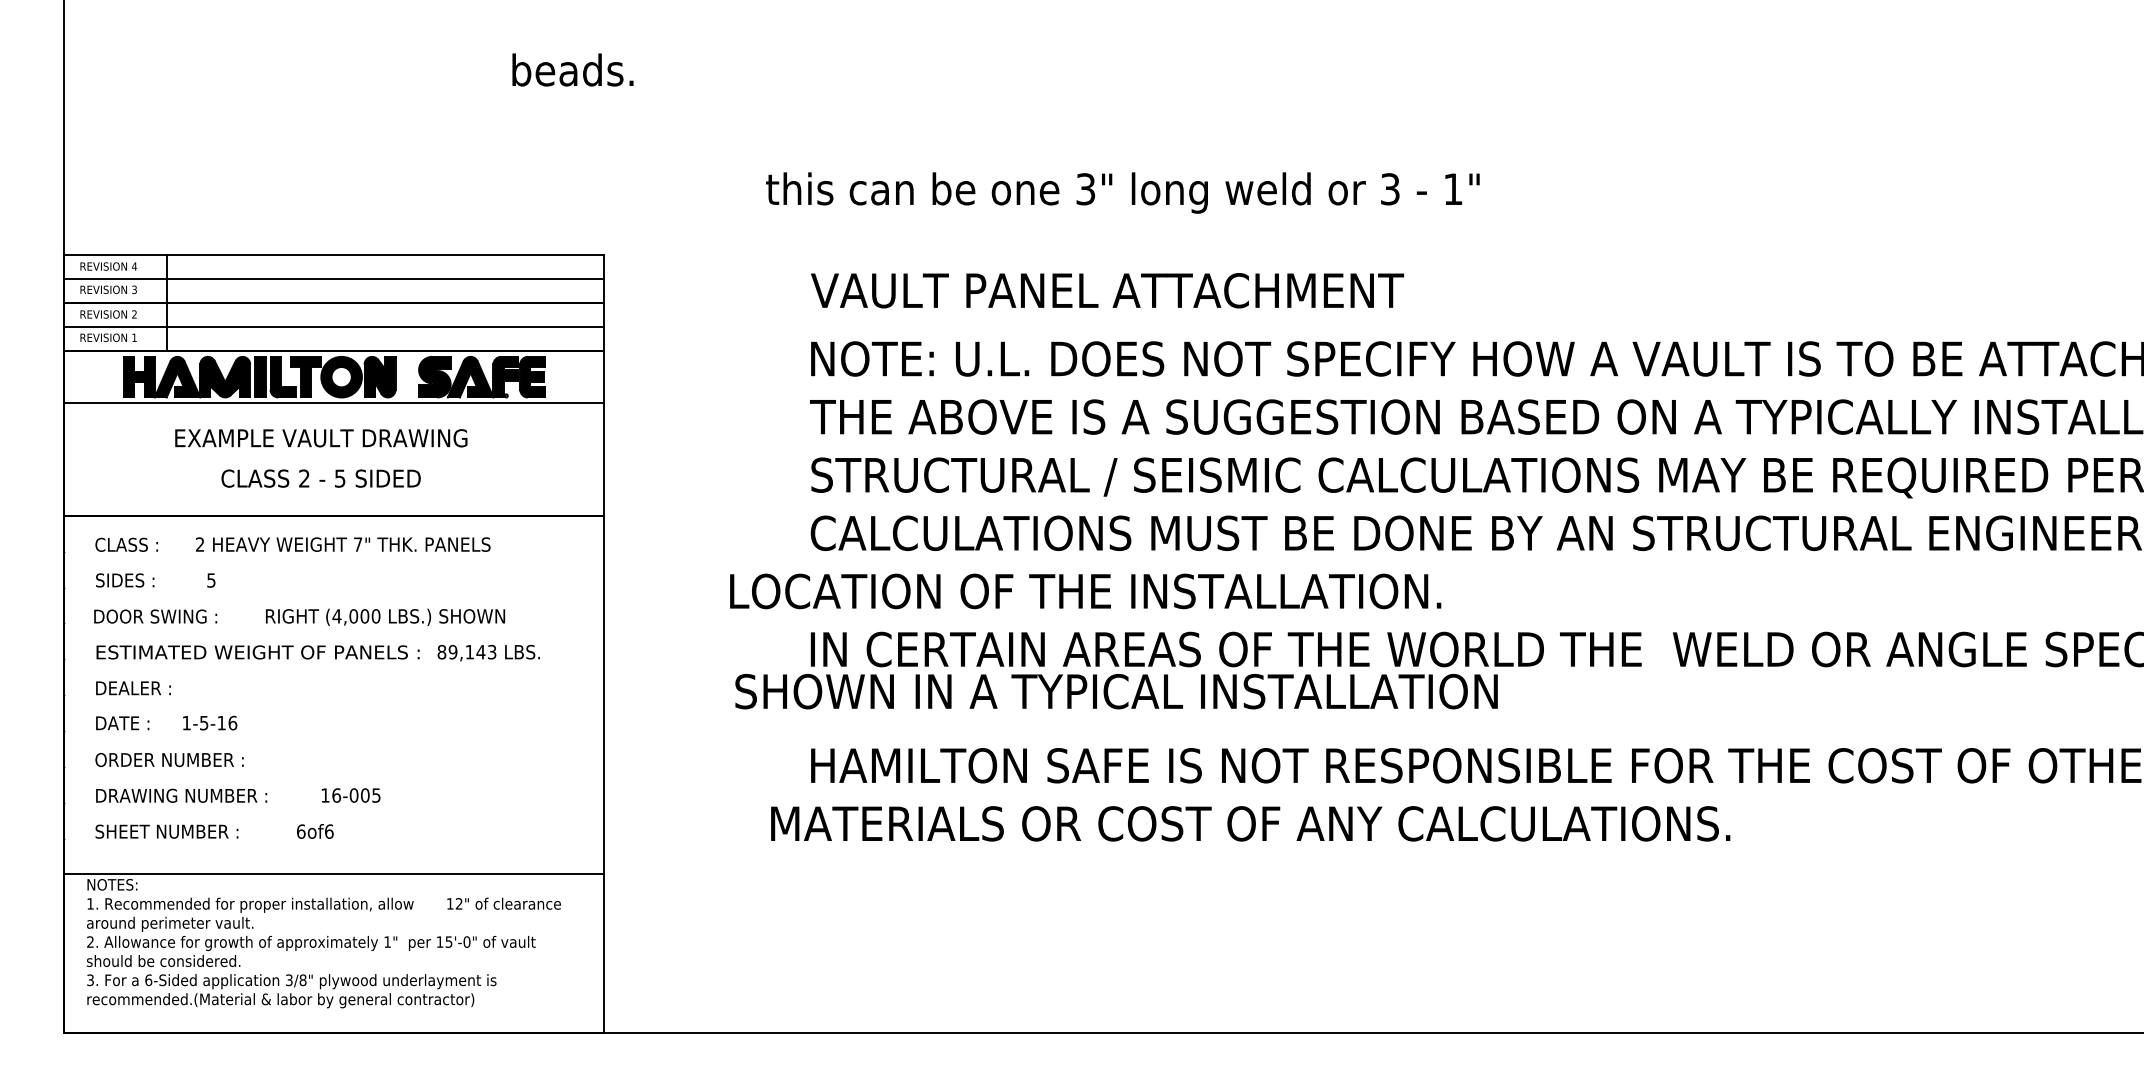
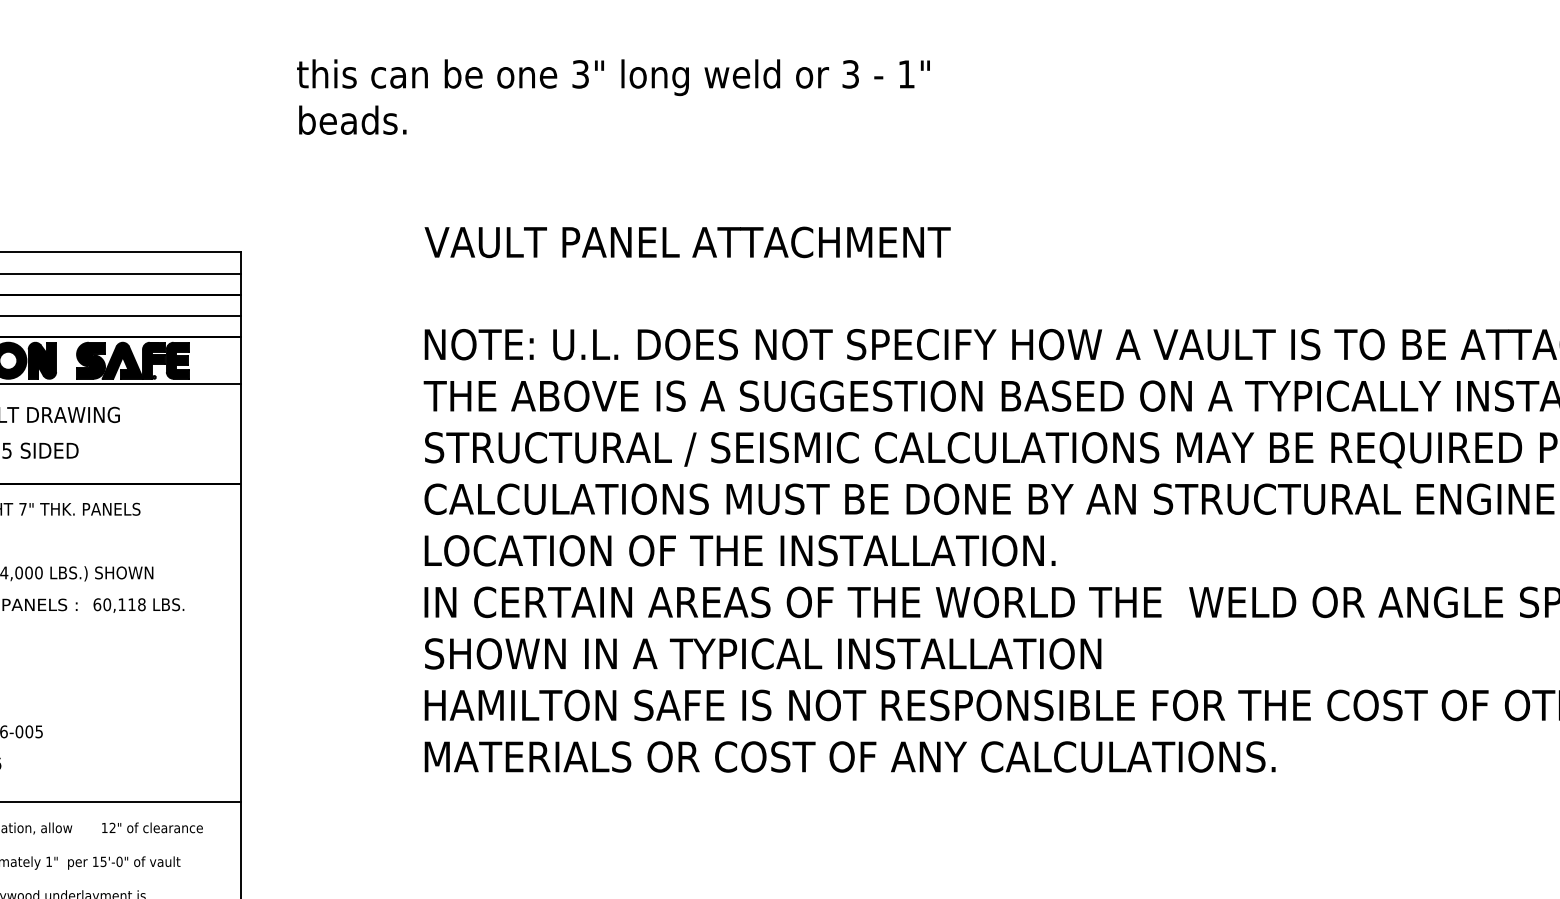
text: (572, 69) -> (352, 119), moved
text: (1122, 192) -> (613, 77), moved
text: (1107, 290) -> (687, 242), moved
text: (1085, 591) -> (740, 550), moved
text: (466, 651) -> (119, 604), 89,143 -> 60,118
text: (1116, 691) -> (763, 653), moved
text: (1250, 823) -> (850, 756), moved

